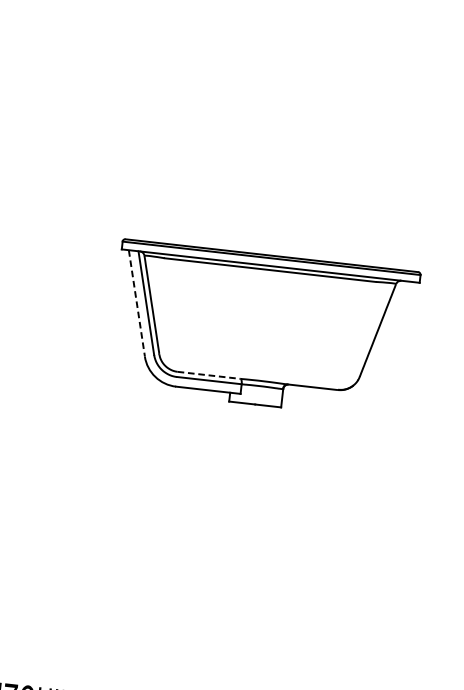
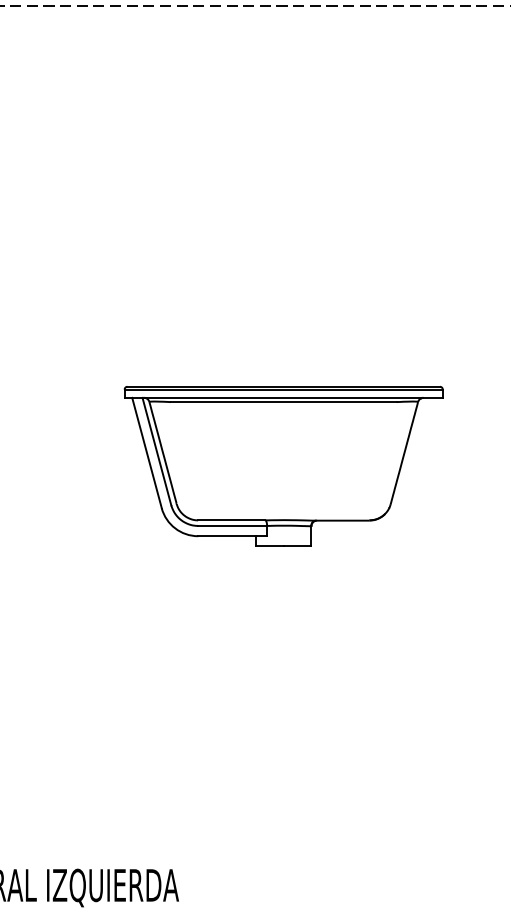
line: (137, 303) -> (147, 453), dashed -> solid
line: (208, 375) -> (231, 520), dashed -> solid

